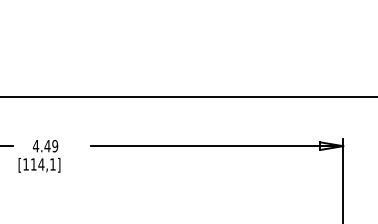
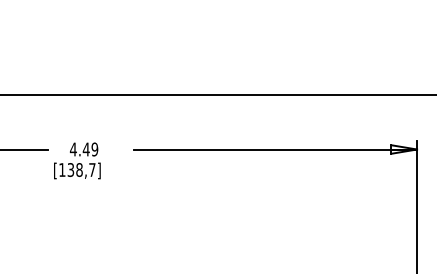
text: (43, 164) -> (81, 169), [114,1] -> [138,7]

